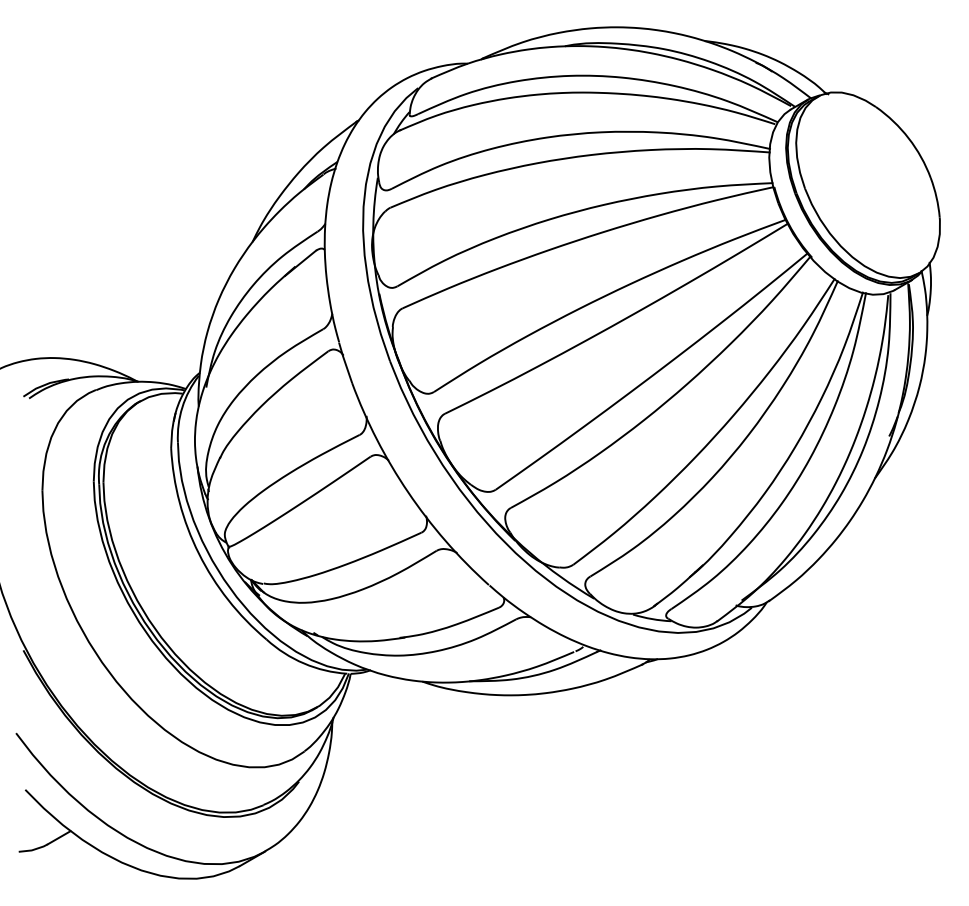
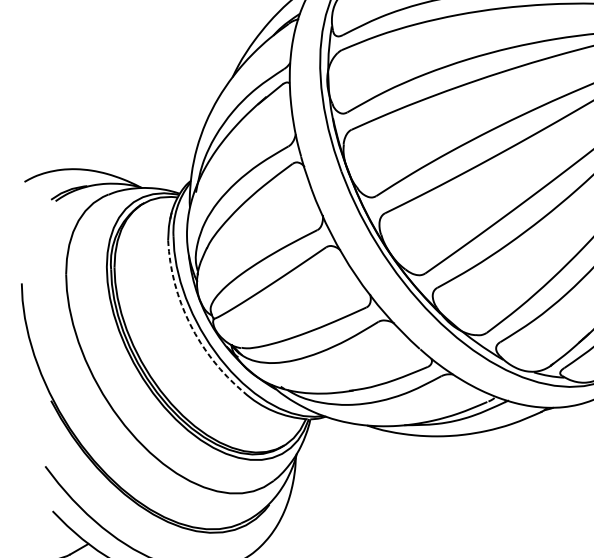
arc: (198, 553) -> (189, 324), solid -> dashed

